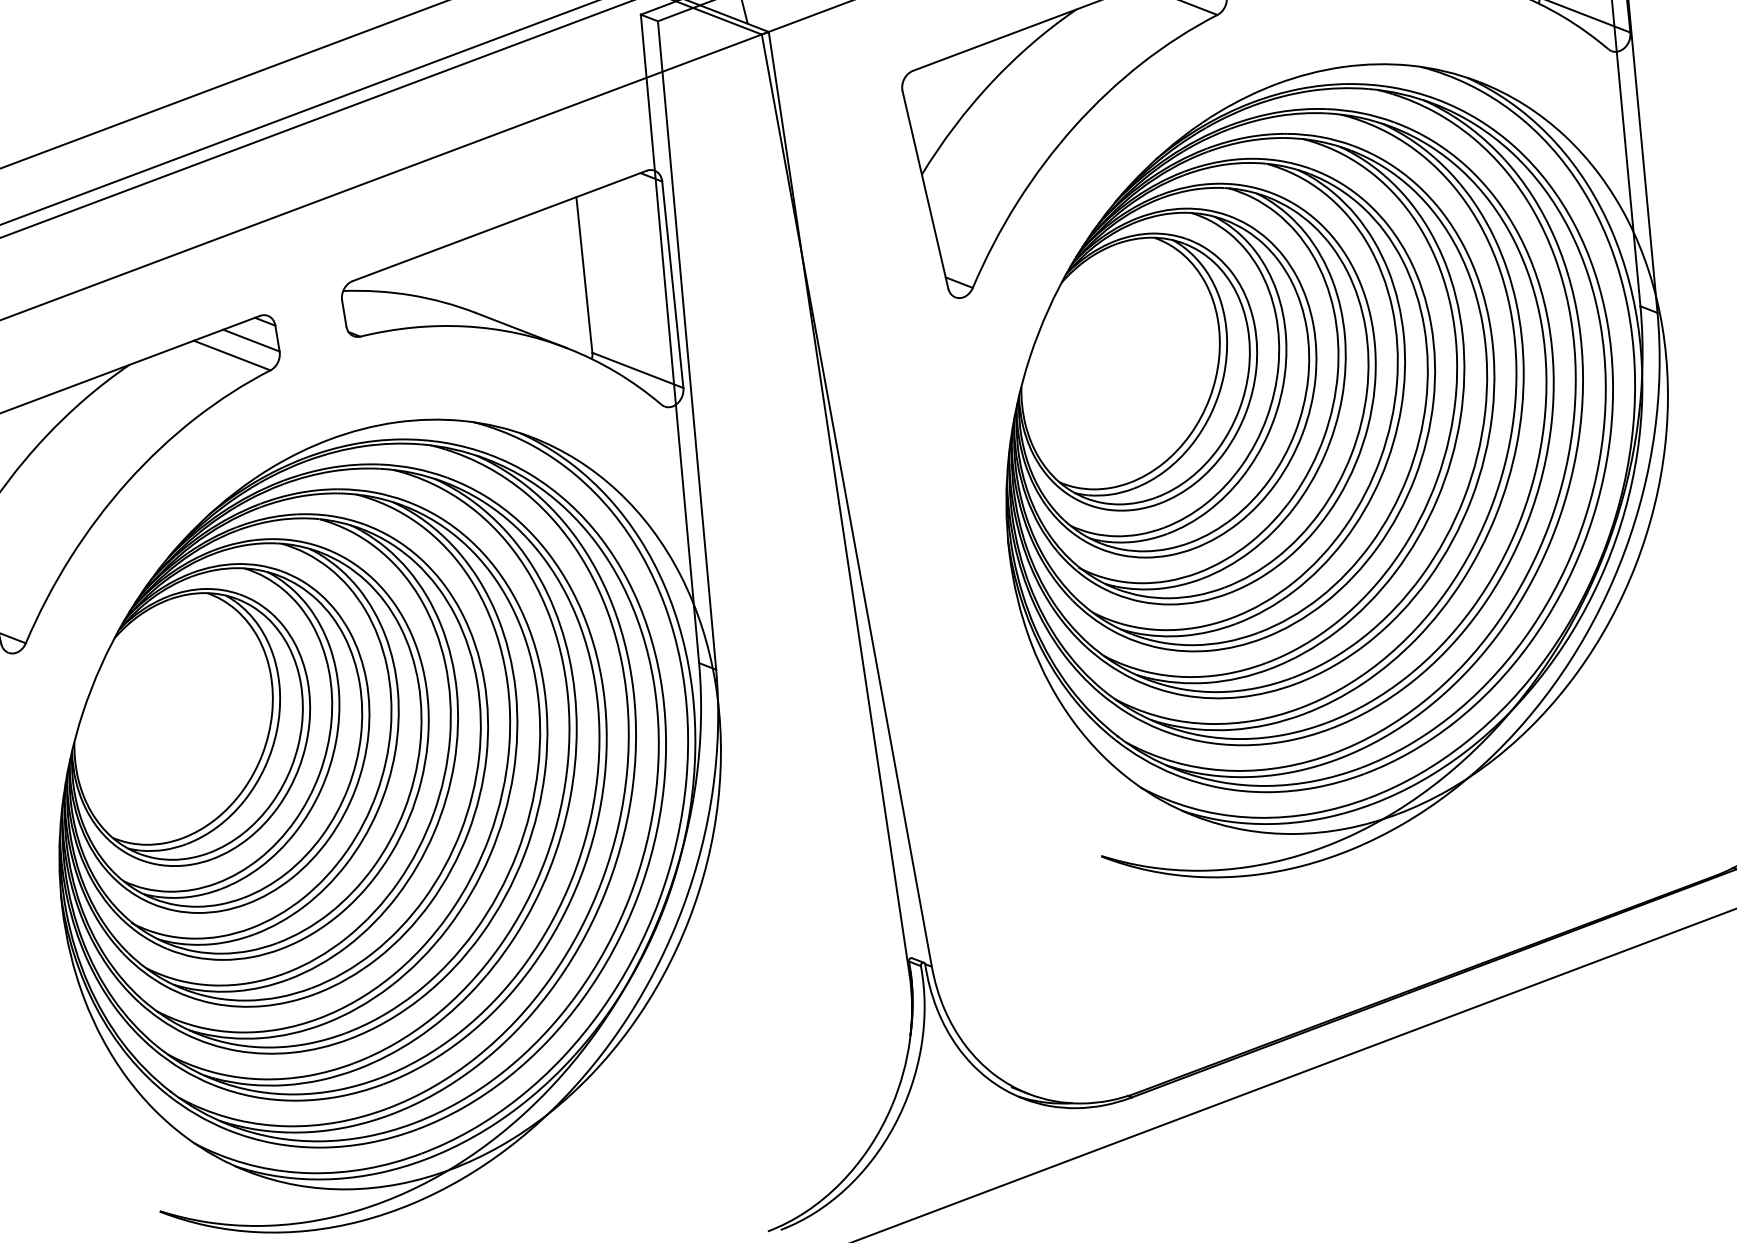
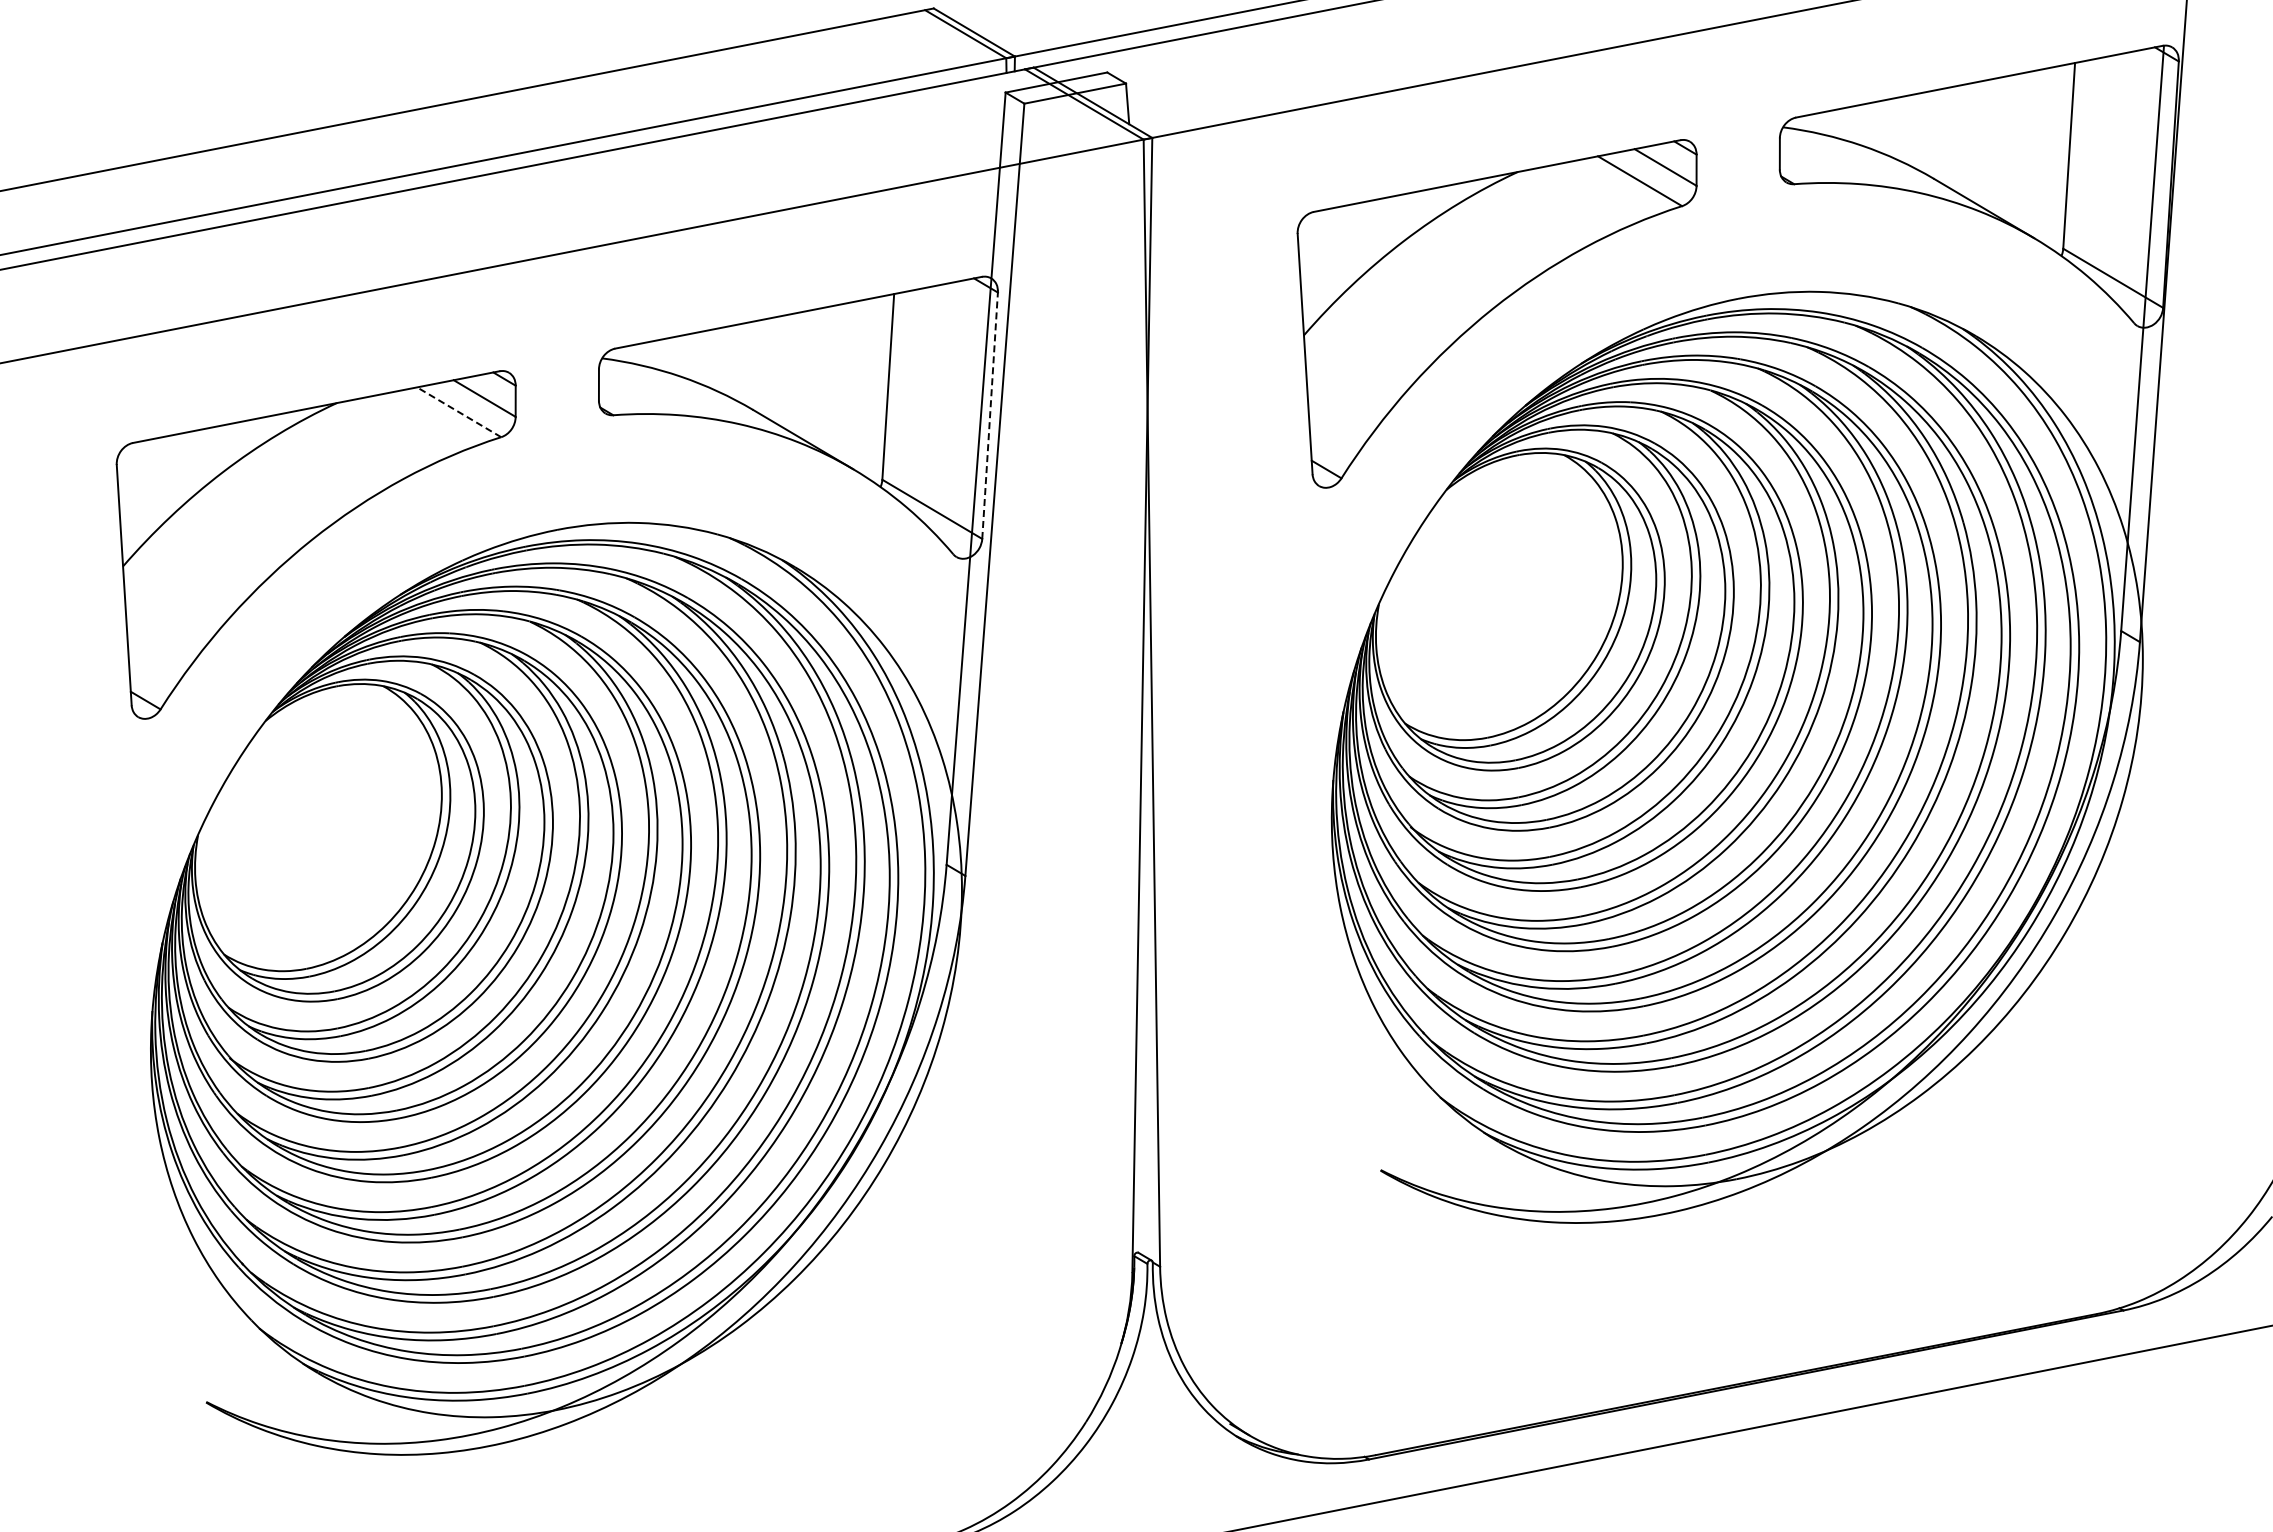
line: (673, 284) -> (990, 415), solid -> dashed
line: (232, 355) -> (459, 412), solid -> dashed

